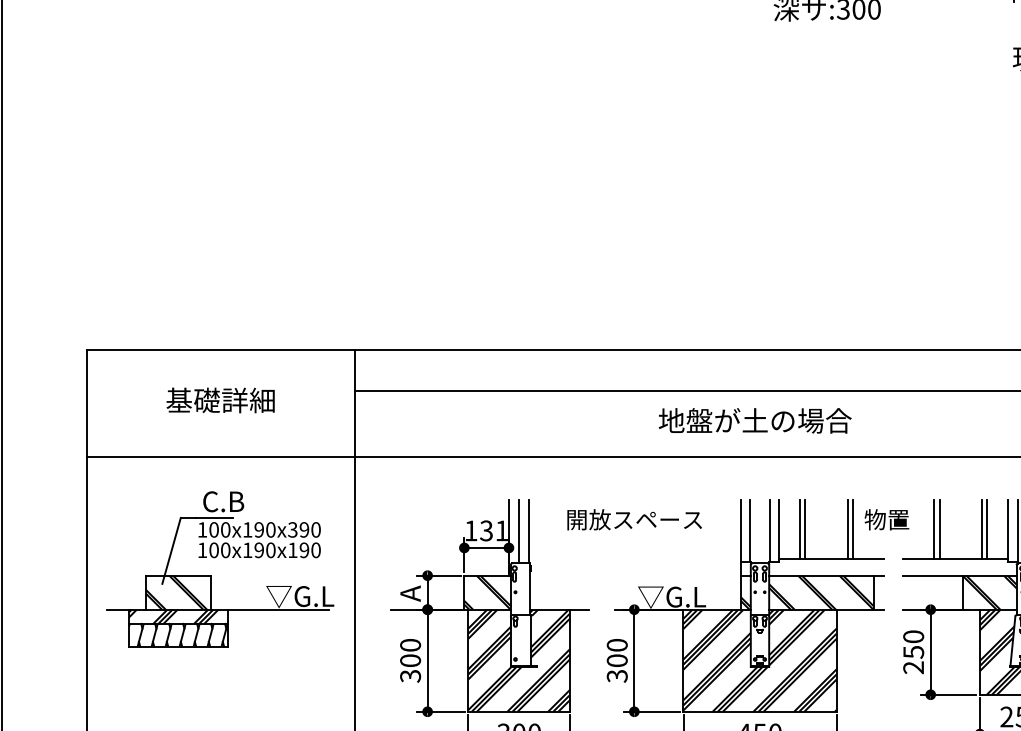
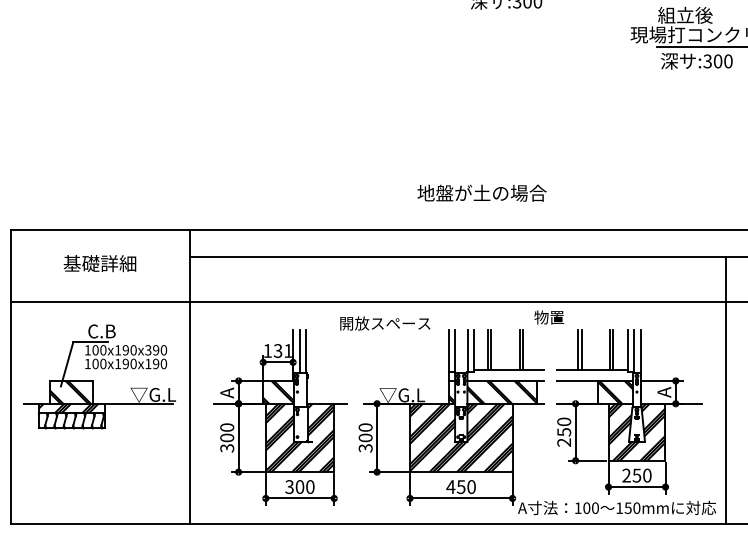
text: (754, 419) -> (481, 192), moved
text: (634, 519) -> (385, 323), moved
text: (887, 519) -> (549, 317), moved

